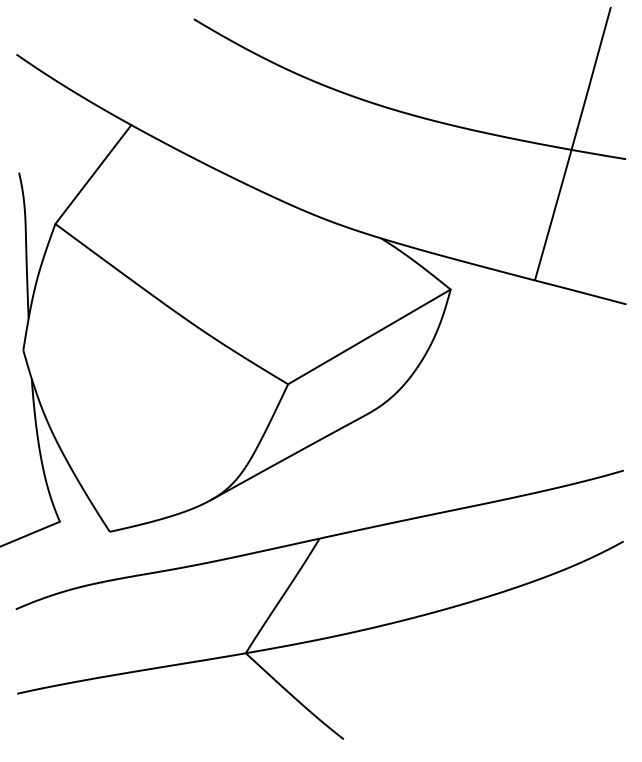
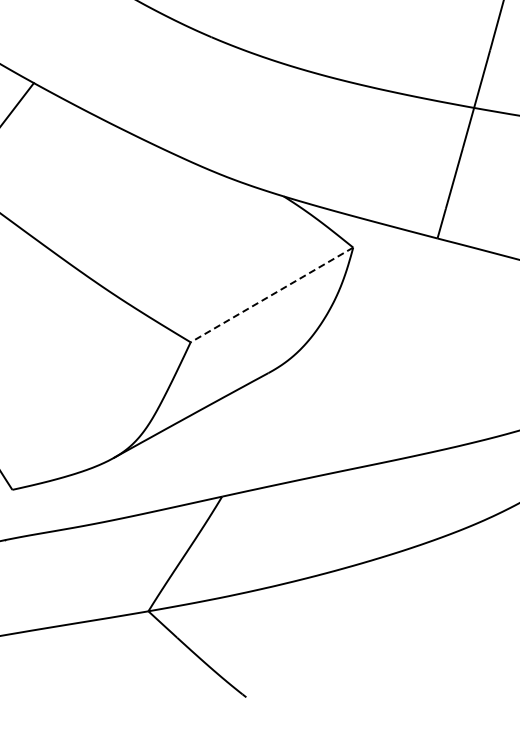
line: (368, 337) -> (271, 295), solid -> dashed

